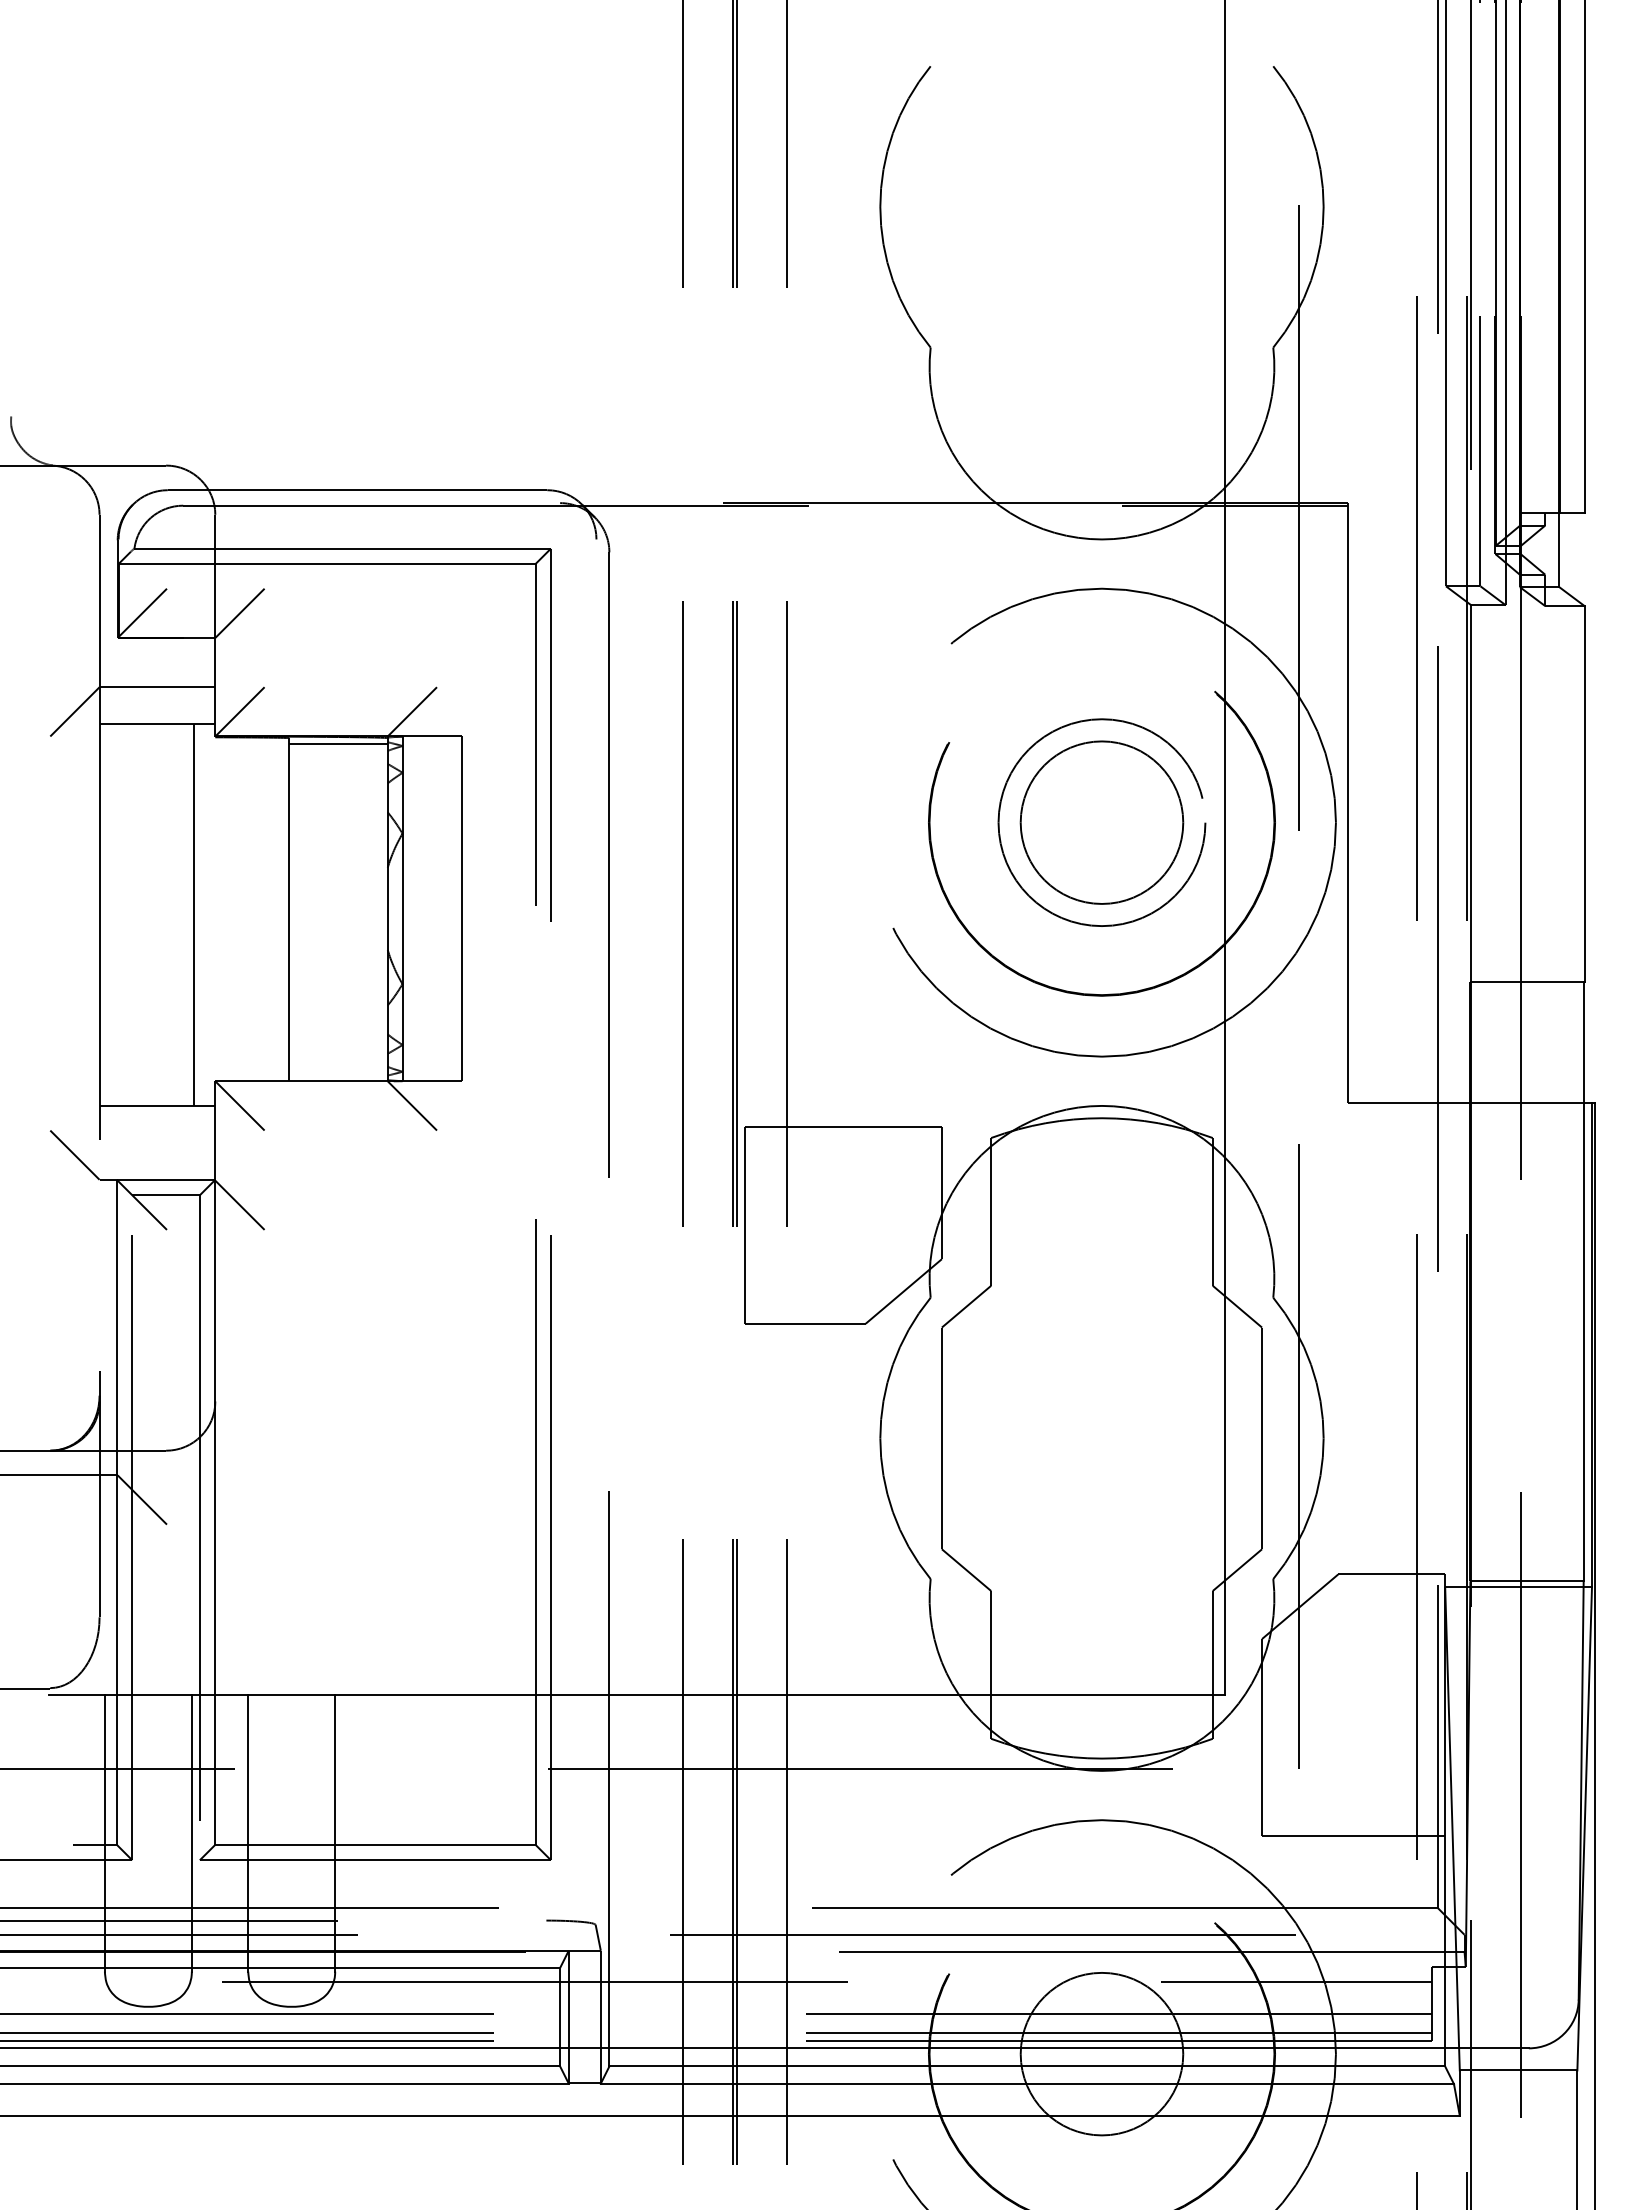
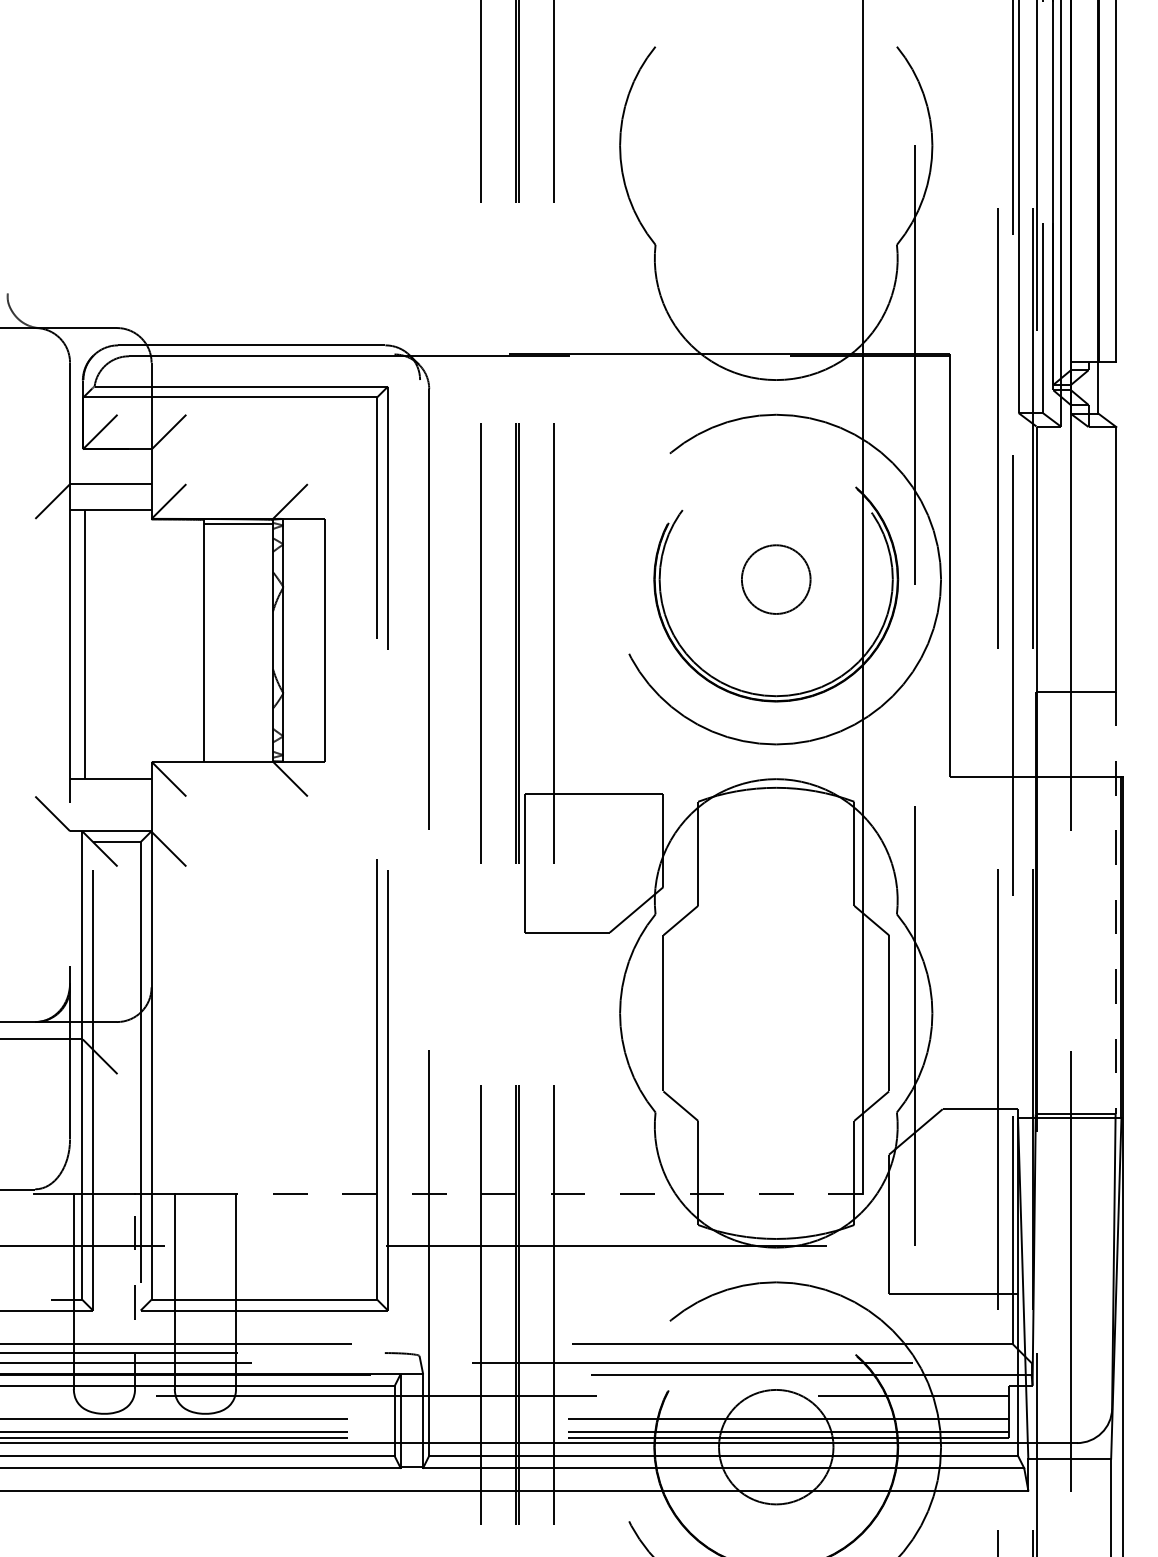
circle: (1101, 822) -> (775, 579), size x0.6
circle: (1101, 822) -> (775, 579), size x1.6
line: (194, 914) -> (85, 644), moved
line: (1583, 1281) -> (1115, 902), solid -> dashed
line: (780, 1695) -> (549, 1194), solid -> dashed
line: (191, 1833) -> (134, 1291), solid -> dashed

